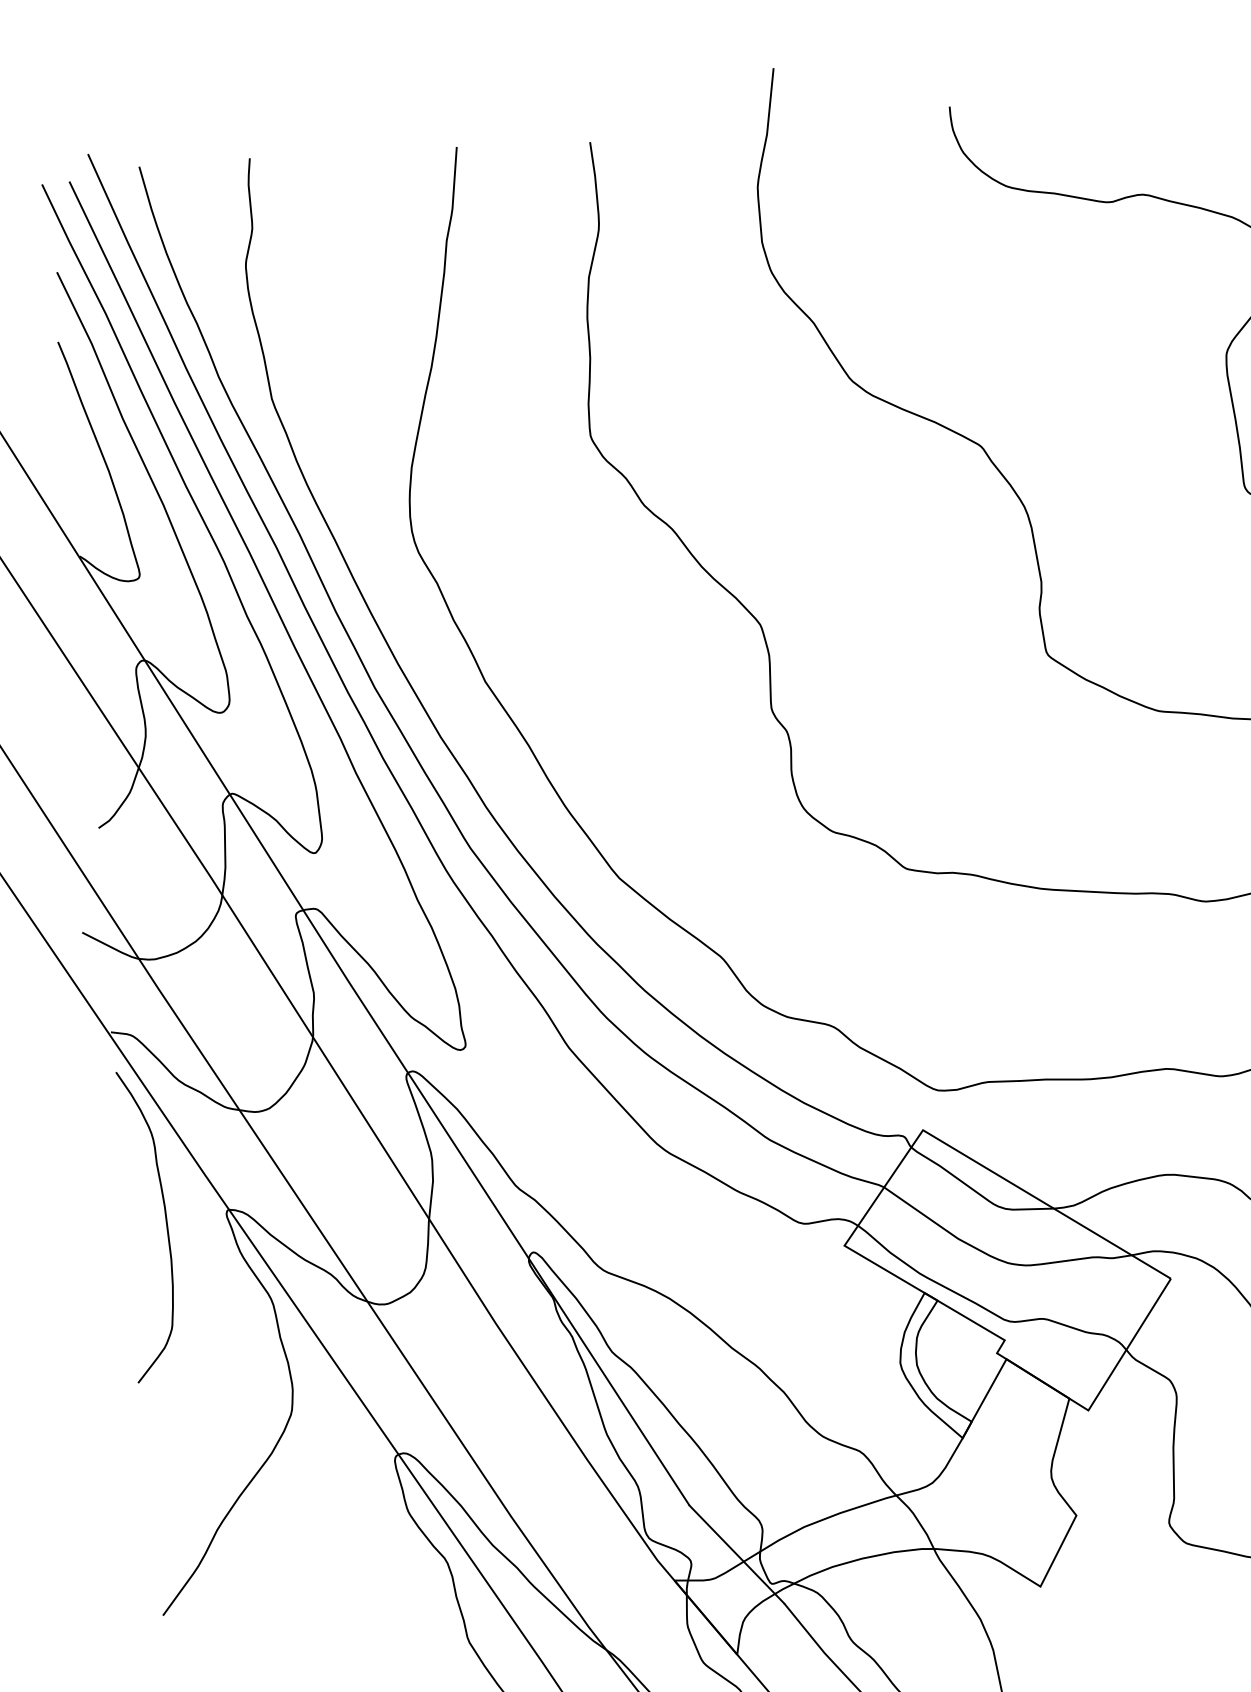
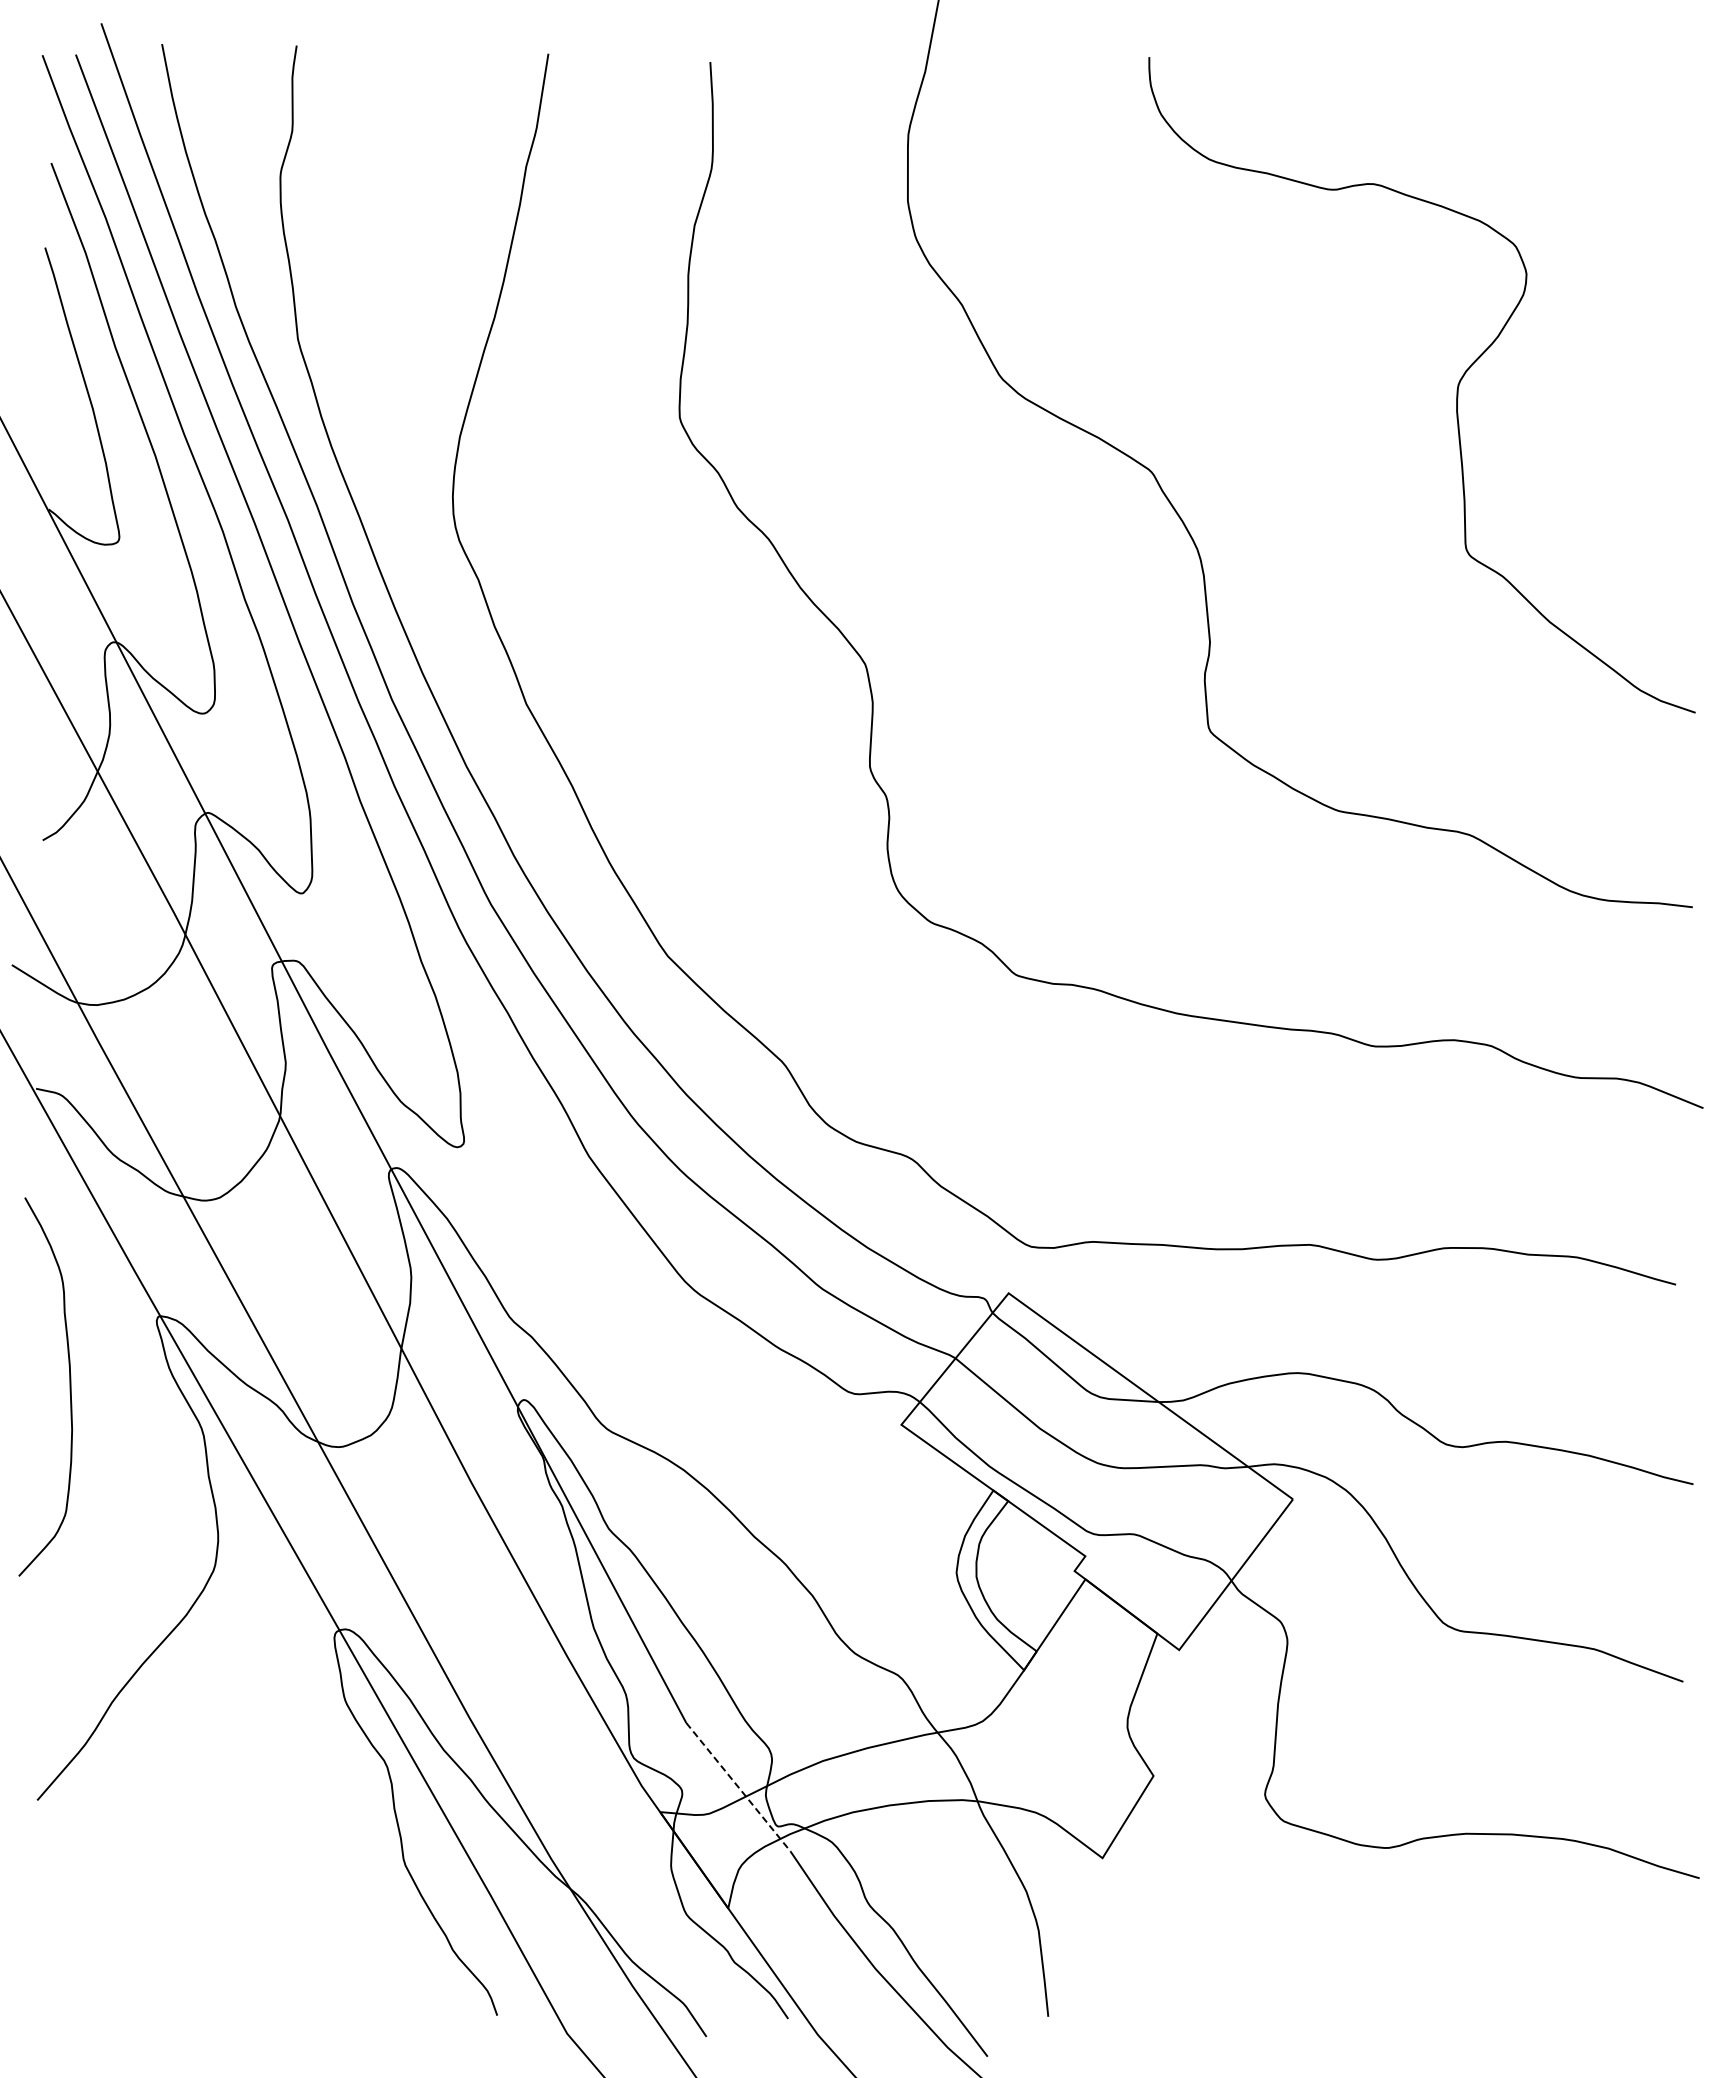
curve: (166, 1223) -> (69, 1386), moved
line: (736, 1554) -> (738, 1787), solid -> dashed

